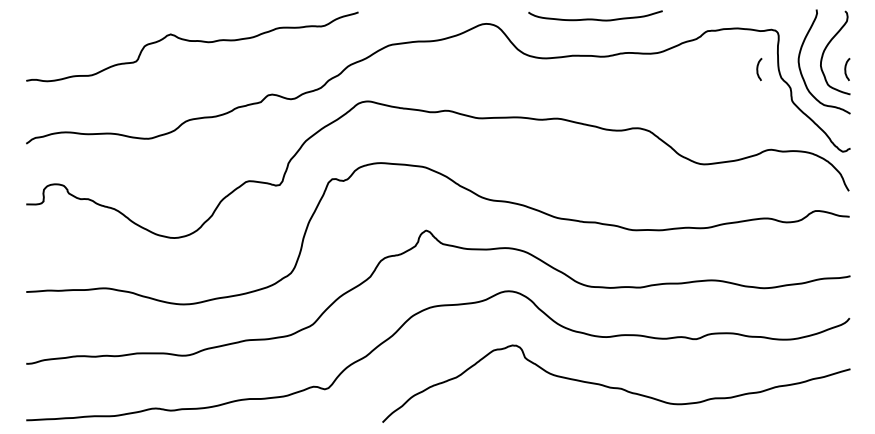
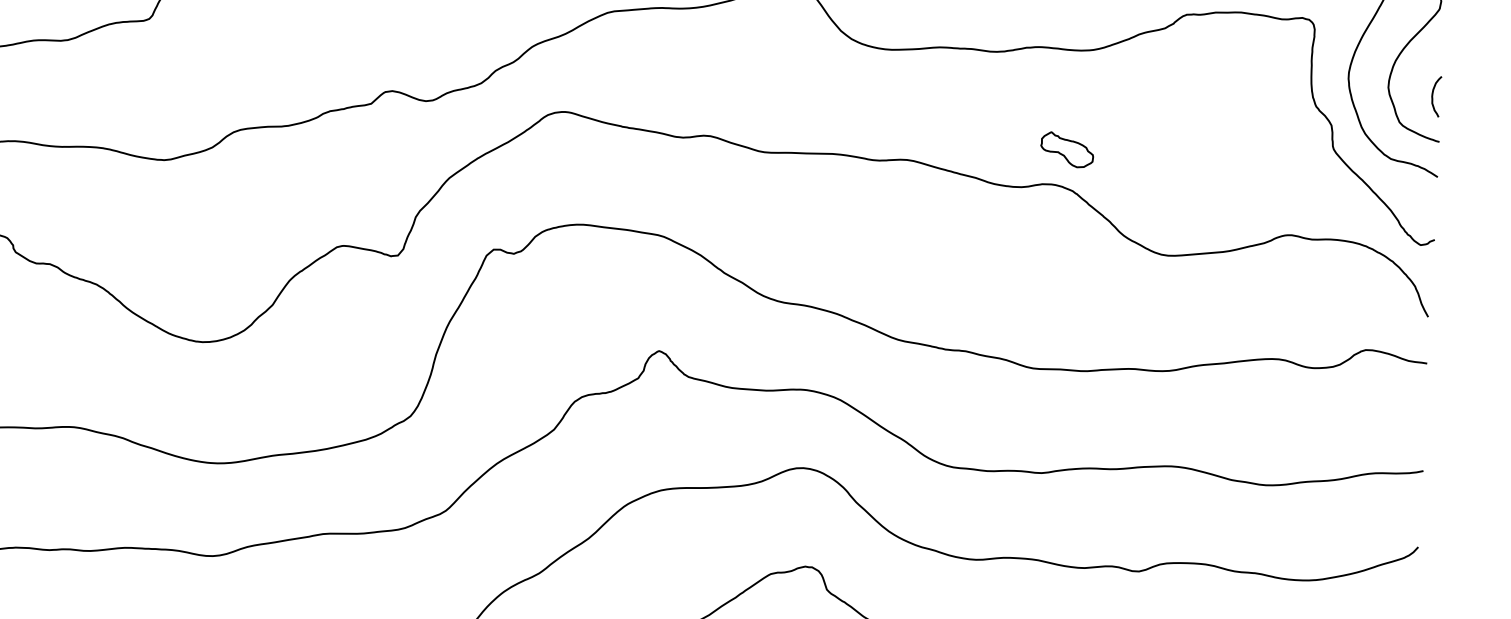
curve: (758, 69) -> (1275, 88), removed
part: (645, 108) -> (1067, 149), added

